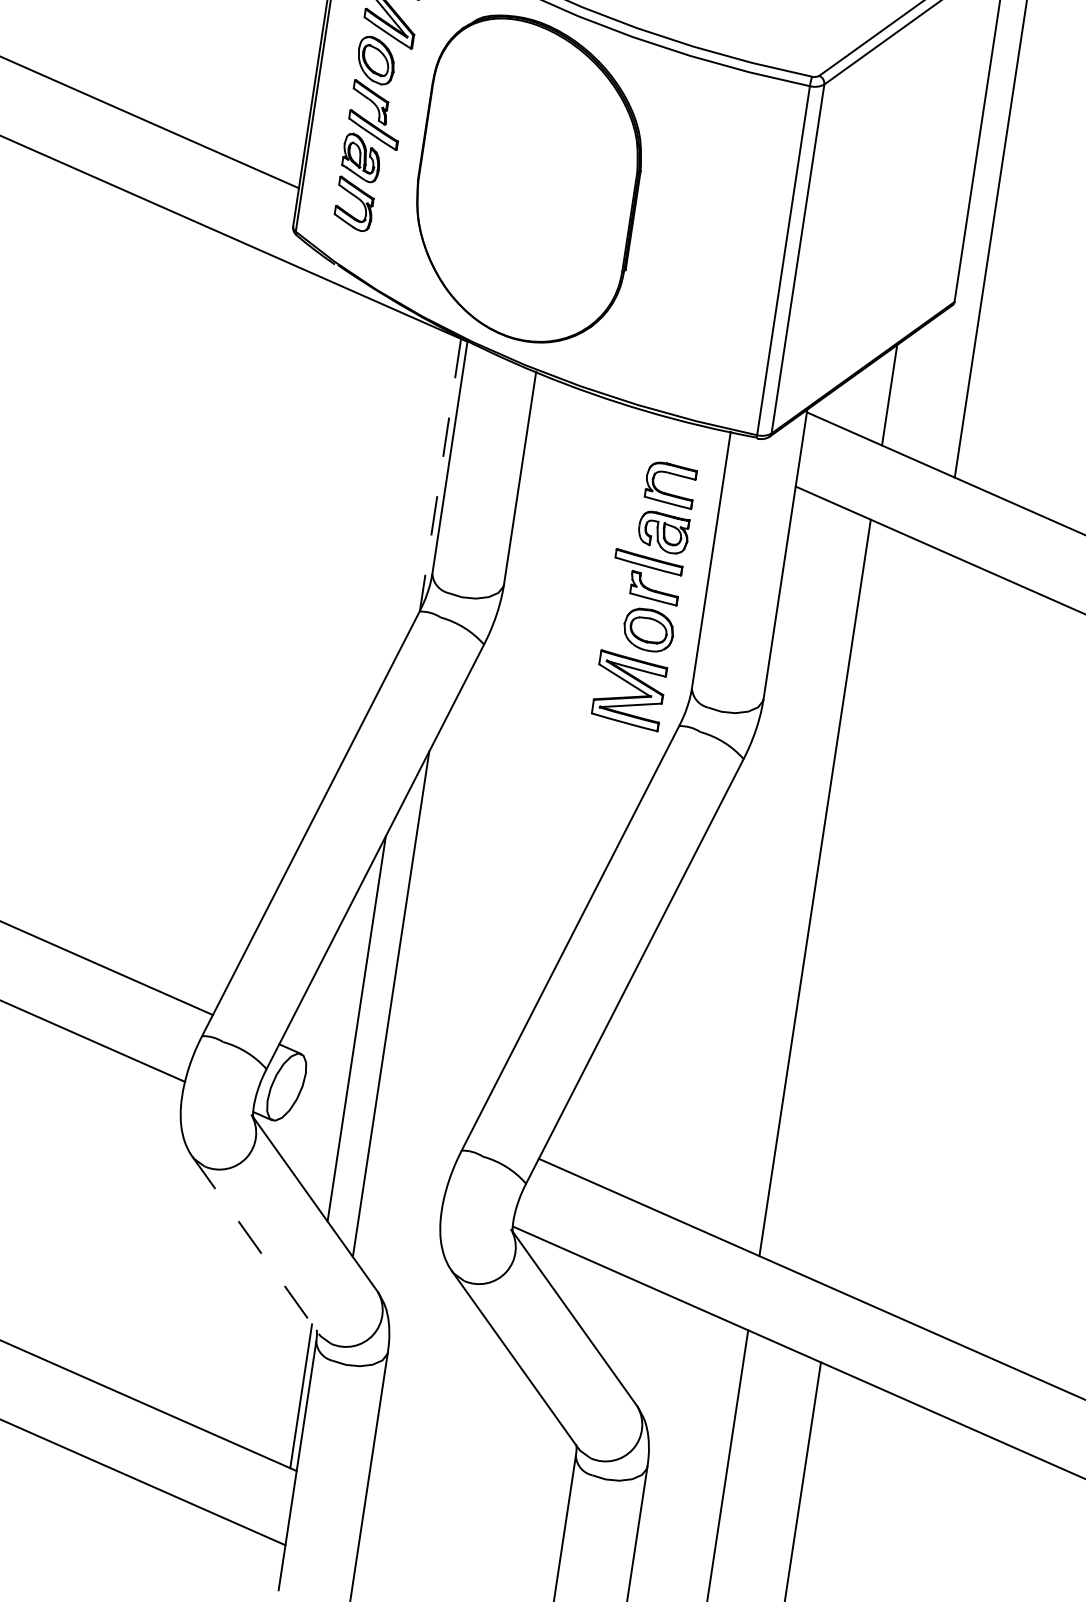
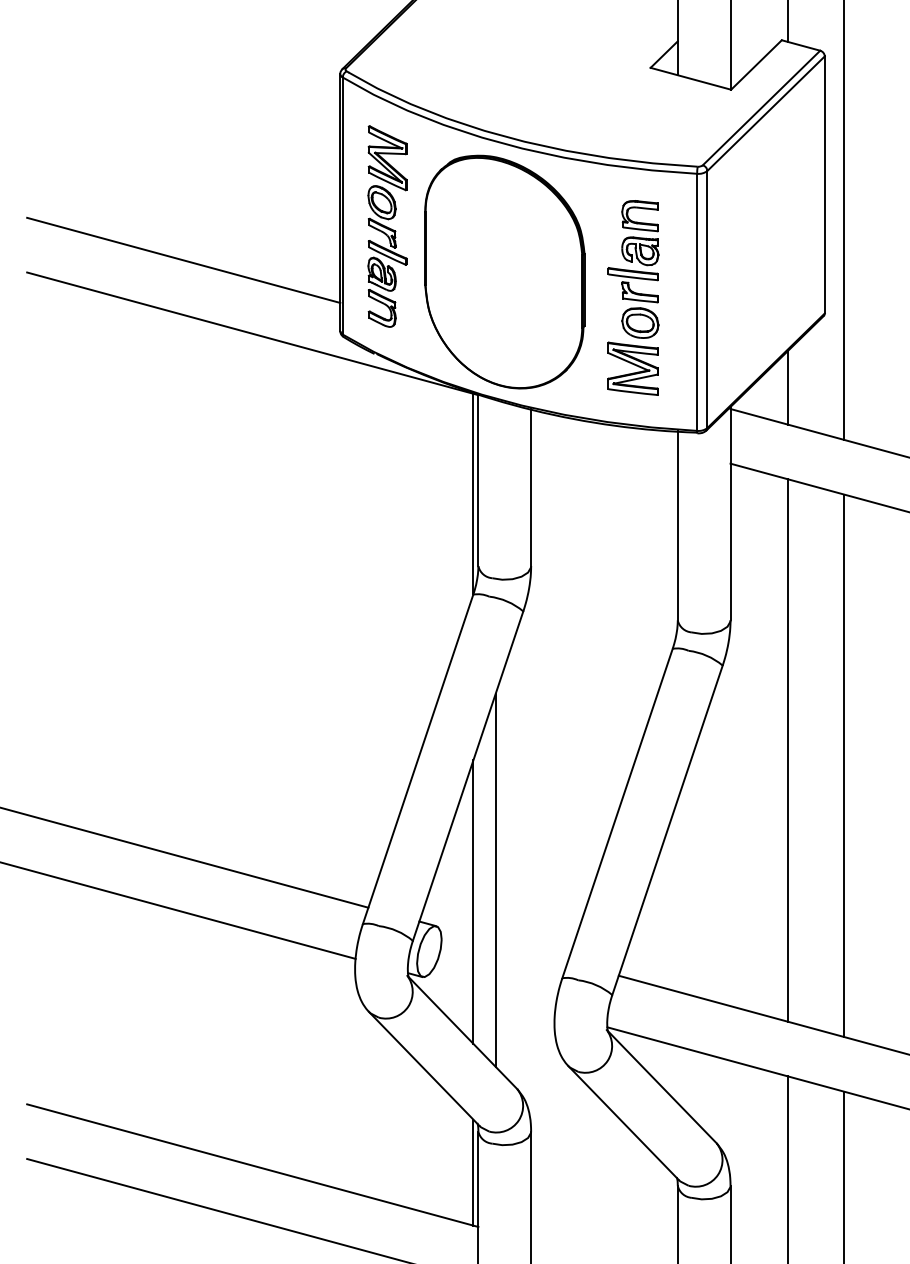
line: (440, 475) -> (473, 494), dashed -> solid
part: (644, 594) -> (633, 297), moved
line: (888, 919) -> (844, 765), added
line: (255, 1246) -> (424, 1069), dashed -> solid

